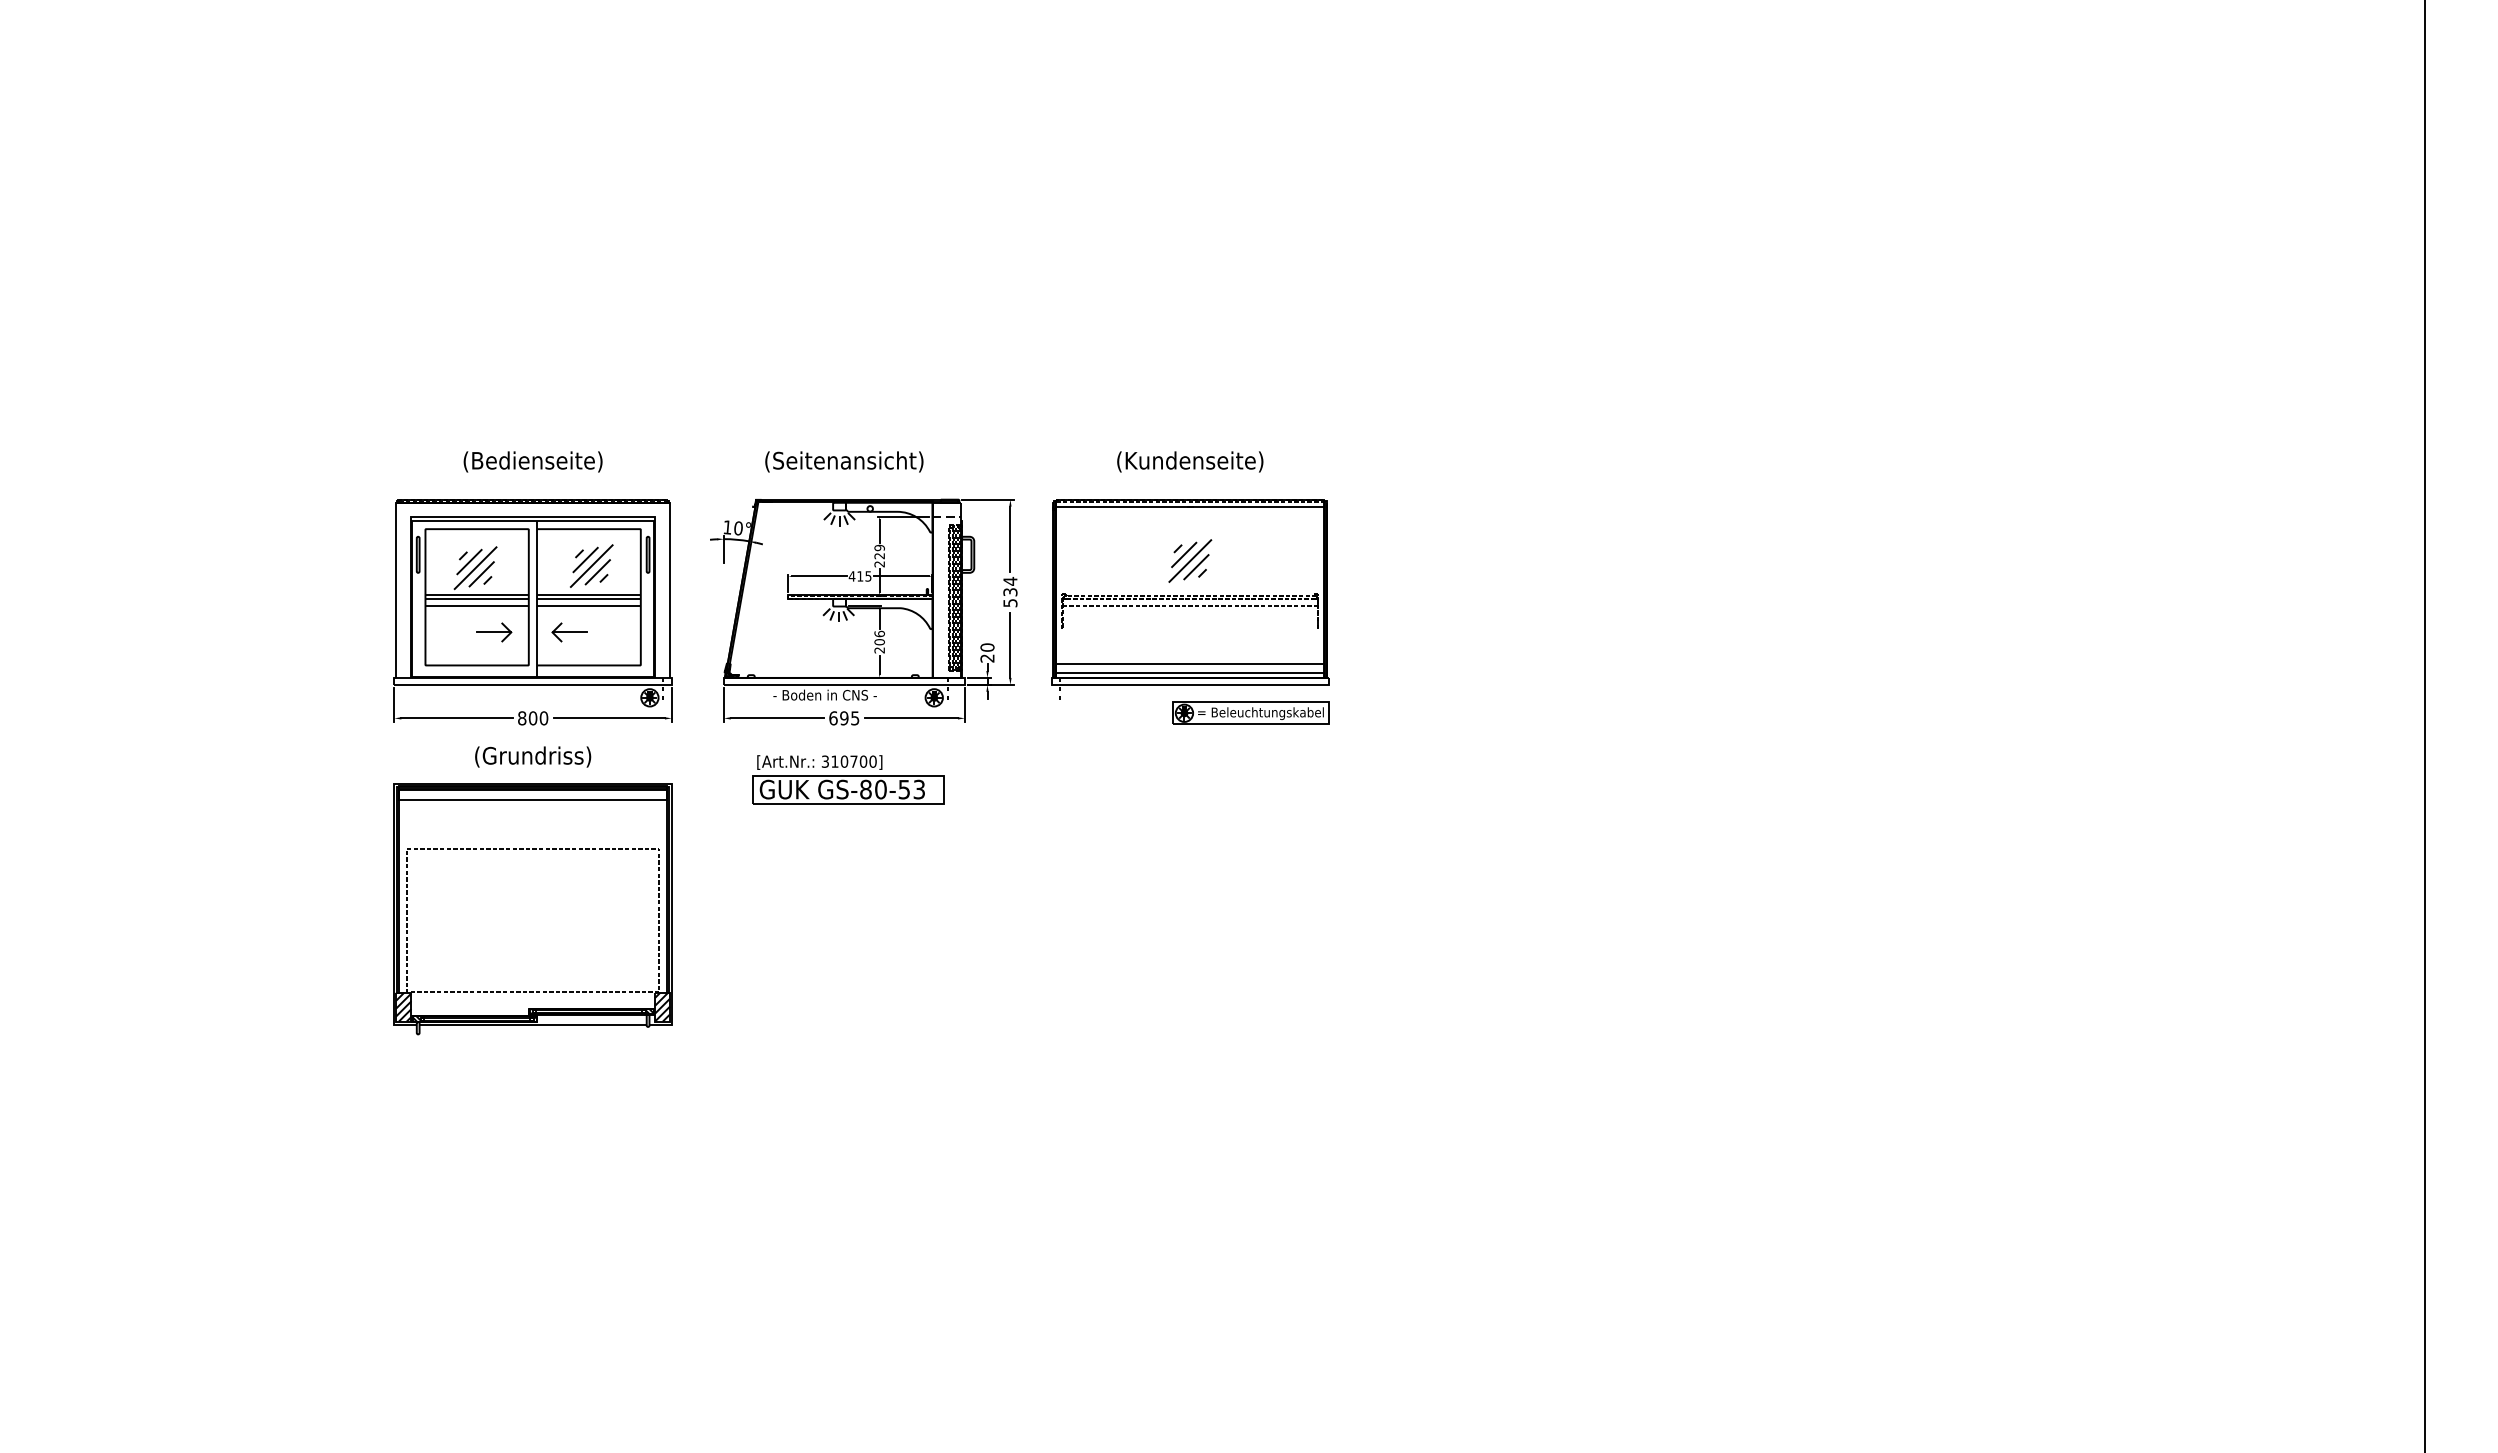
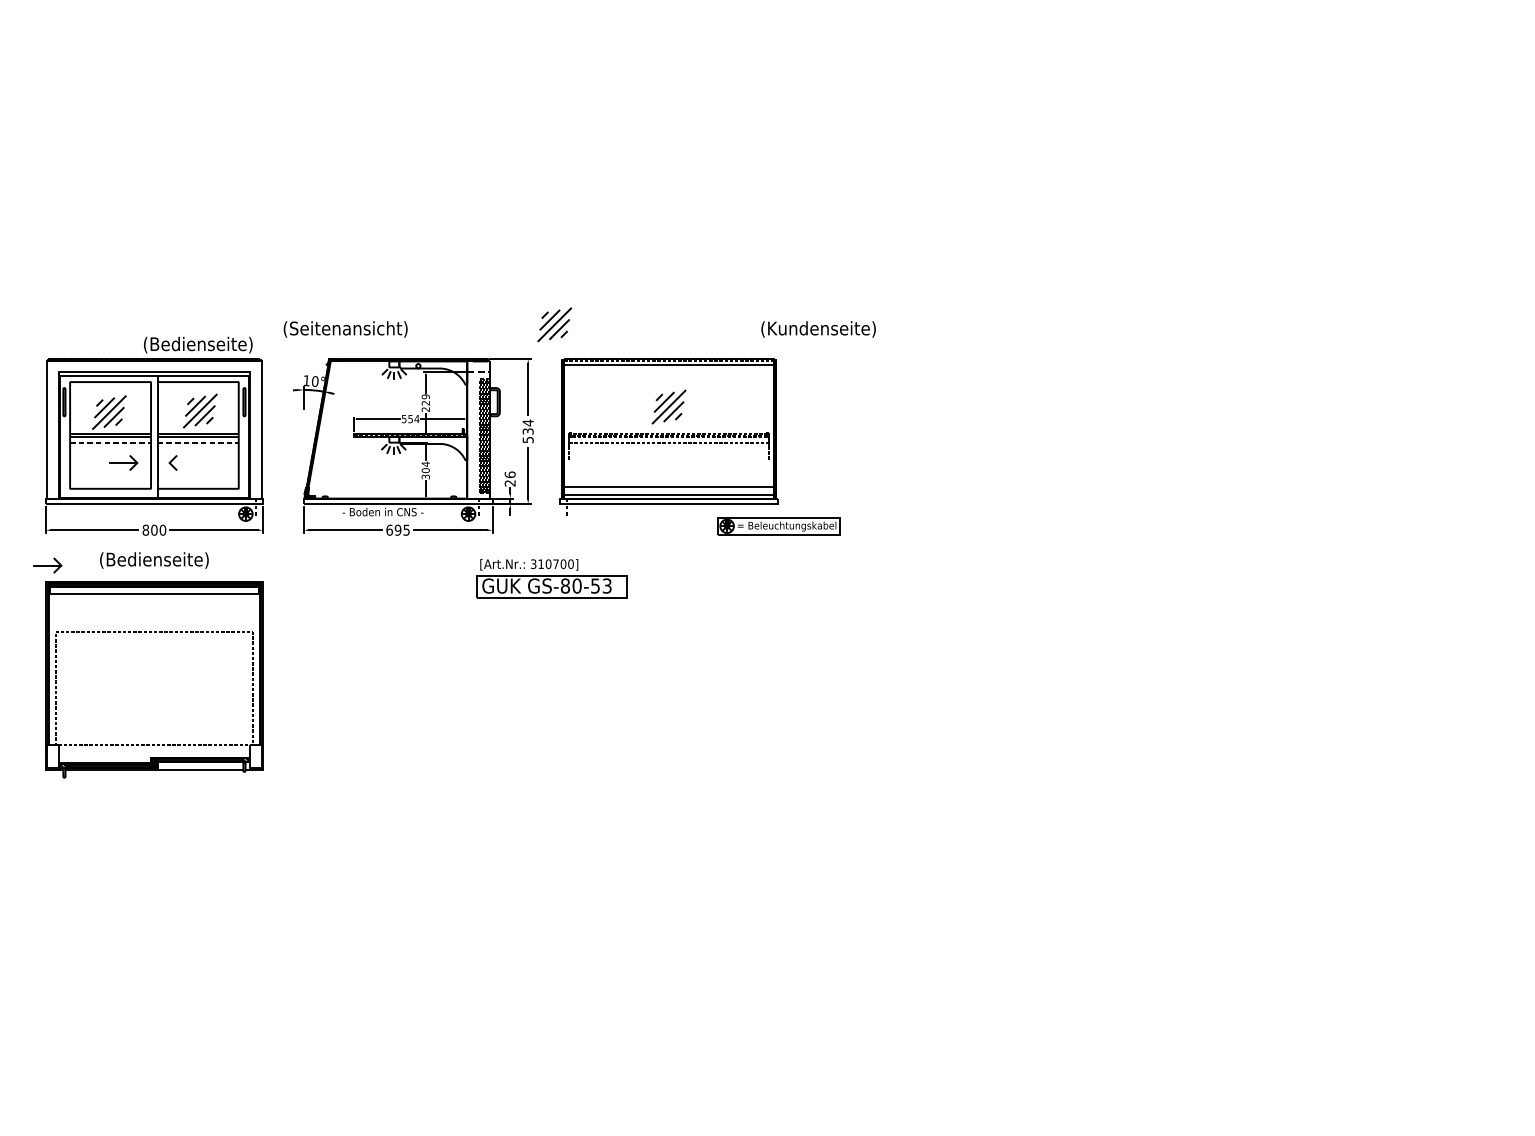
part: (1044, 455) -> (554, 324), added
text: (532, 461) -> (197, 344), moved
text: (844, 461) -> (345, 329), moved
text: (1190, 461) -> (818, 329), moved
text: (859, 576) -> (410, 419), 415 -> 554
line: (477, 606) -> (110, 442), solid -> dashed
line: (589, 606) -> (198, 442), solid -> dashed
line: (569, 632) -> (182, 463), removed
text: (879, 642) -> (425, 470), 206 -> 304
text: (987, 647) -> (510, 474), 20 -> 26
part: (1250, 712) -> (778, 525), moved
text: (532, 756) -> (153, 560), (Grundriss) -> (Bedienseite)
part: (397, 763) -> (48, 565), added
part: (848, 779) -> (551, 578), moved
hatch: (403, 1006) -> (52, 755), removed
hatch: (662, 1006) -> (255, 755), removed

